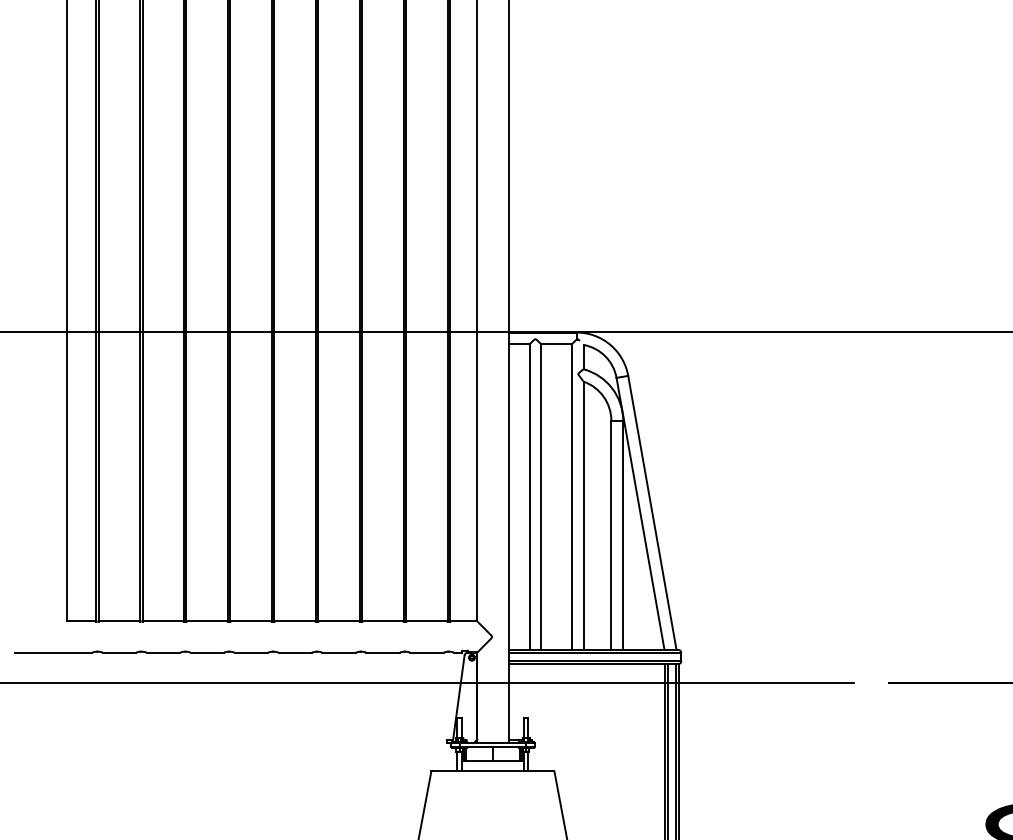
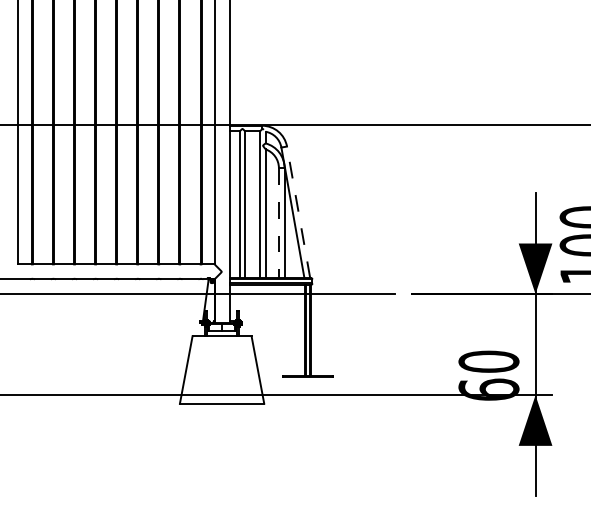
line: (652, 513) -> (298, 212), solid -> dashed
line: (610, 536) -> (278, 223), solid -> dashed

